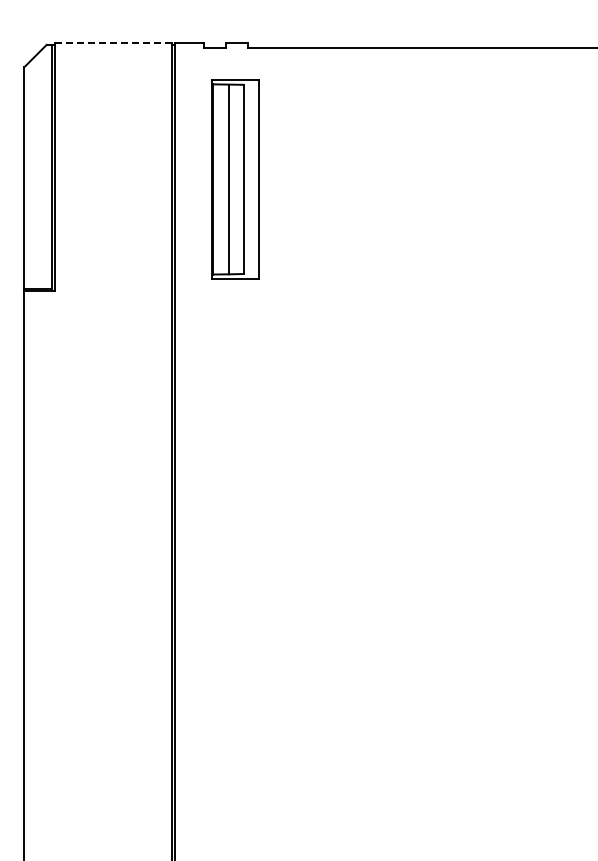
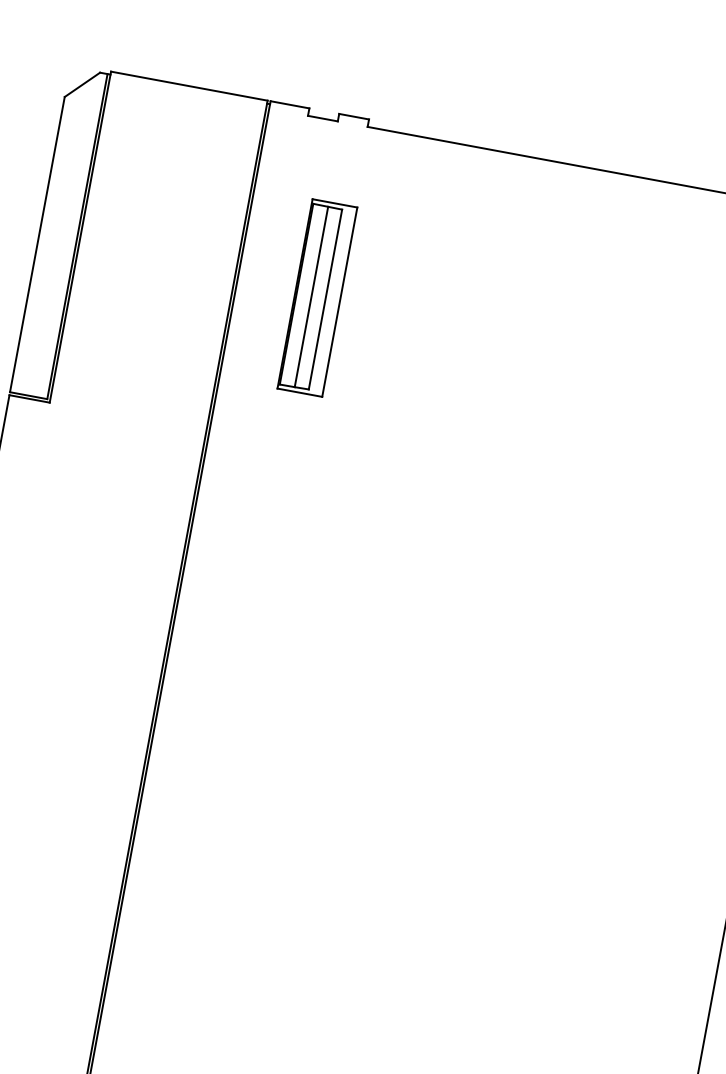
line: (113, 42) -> (189, 86), dashed -> solid
part: (234, 178) -> (316, 296), size x0.71

